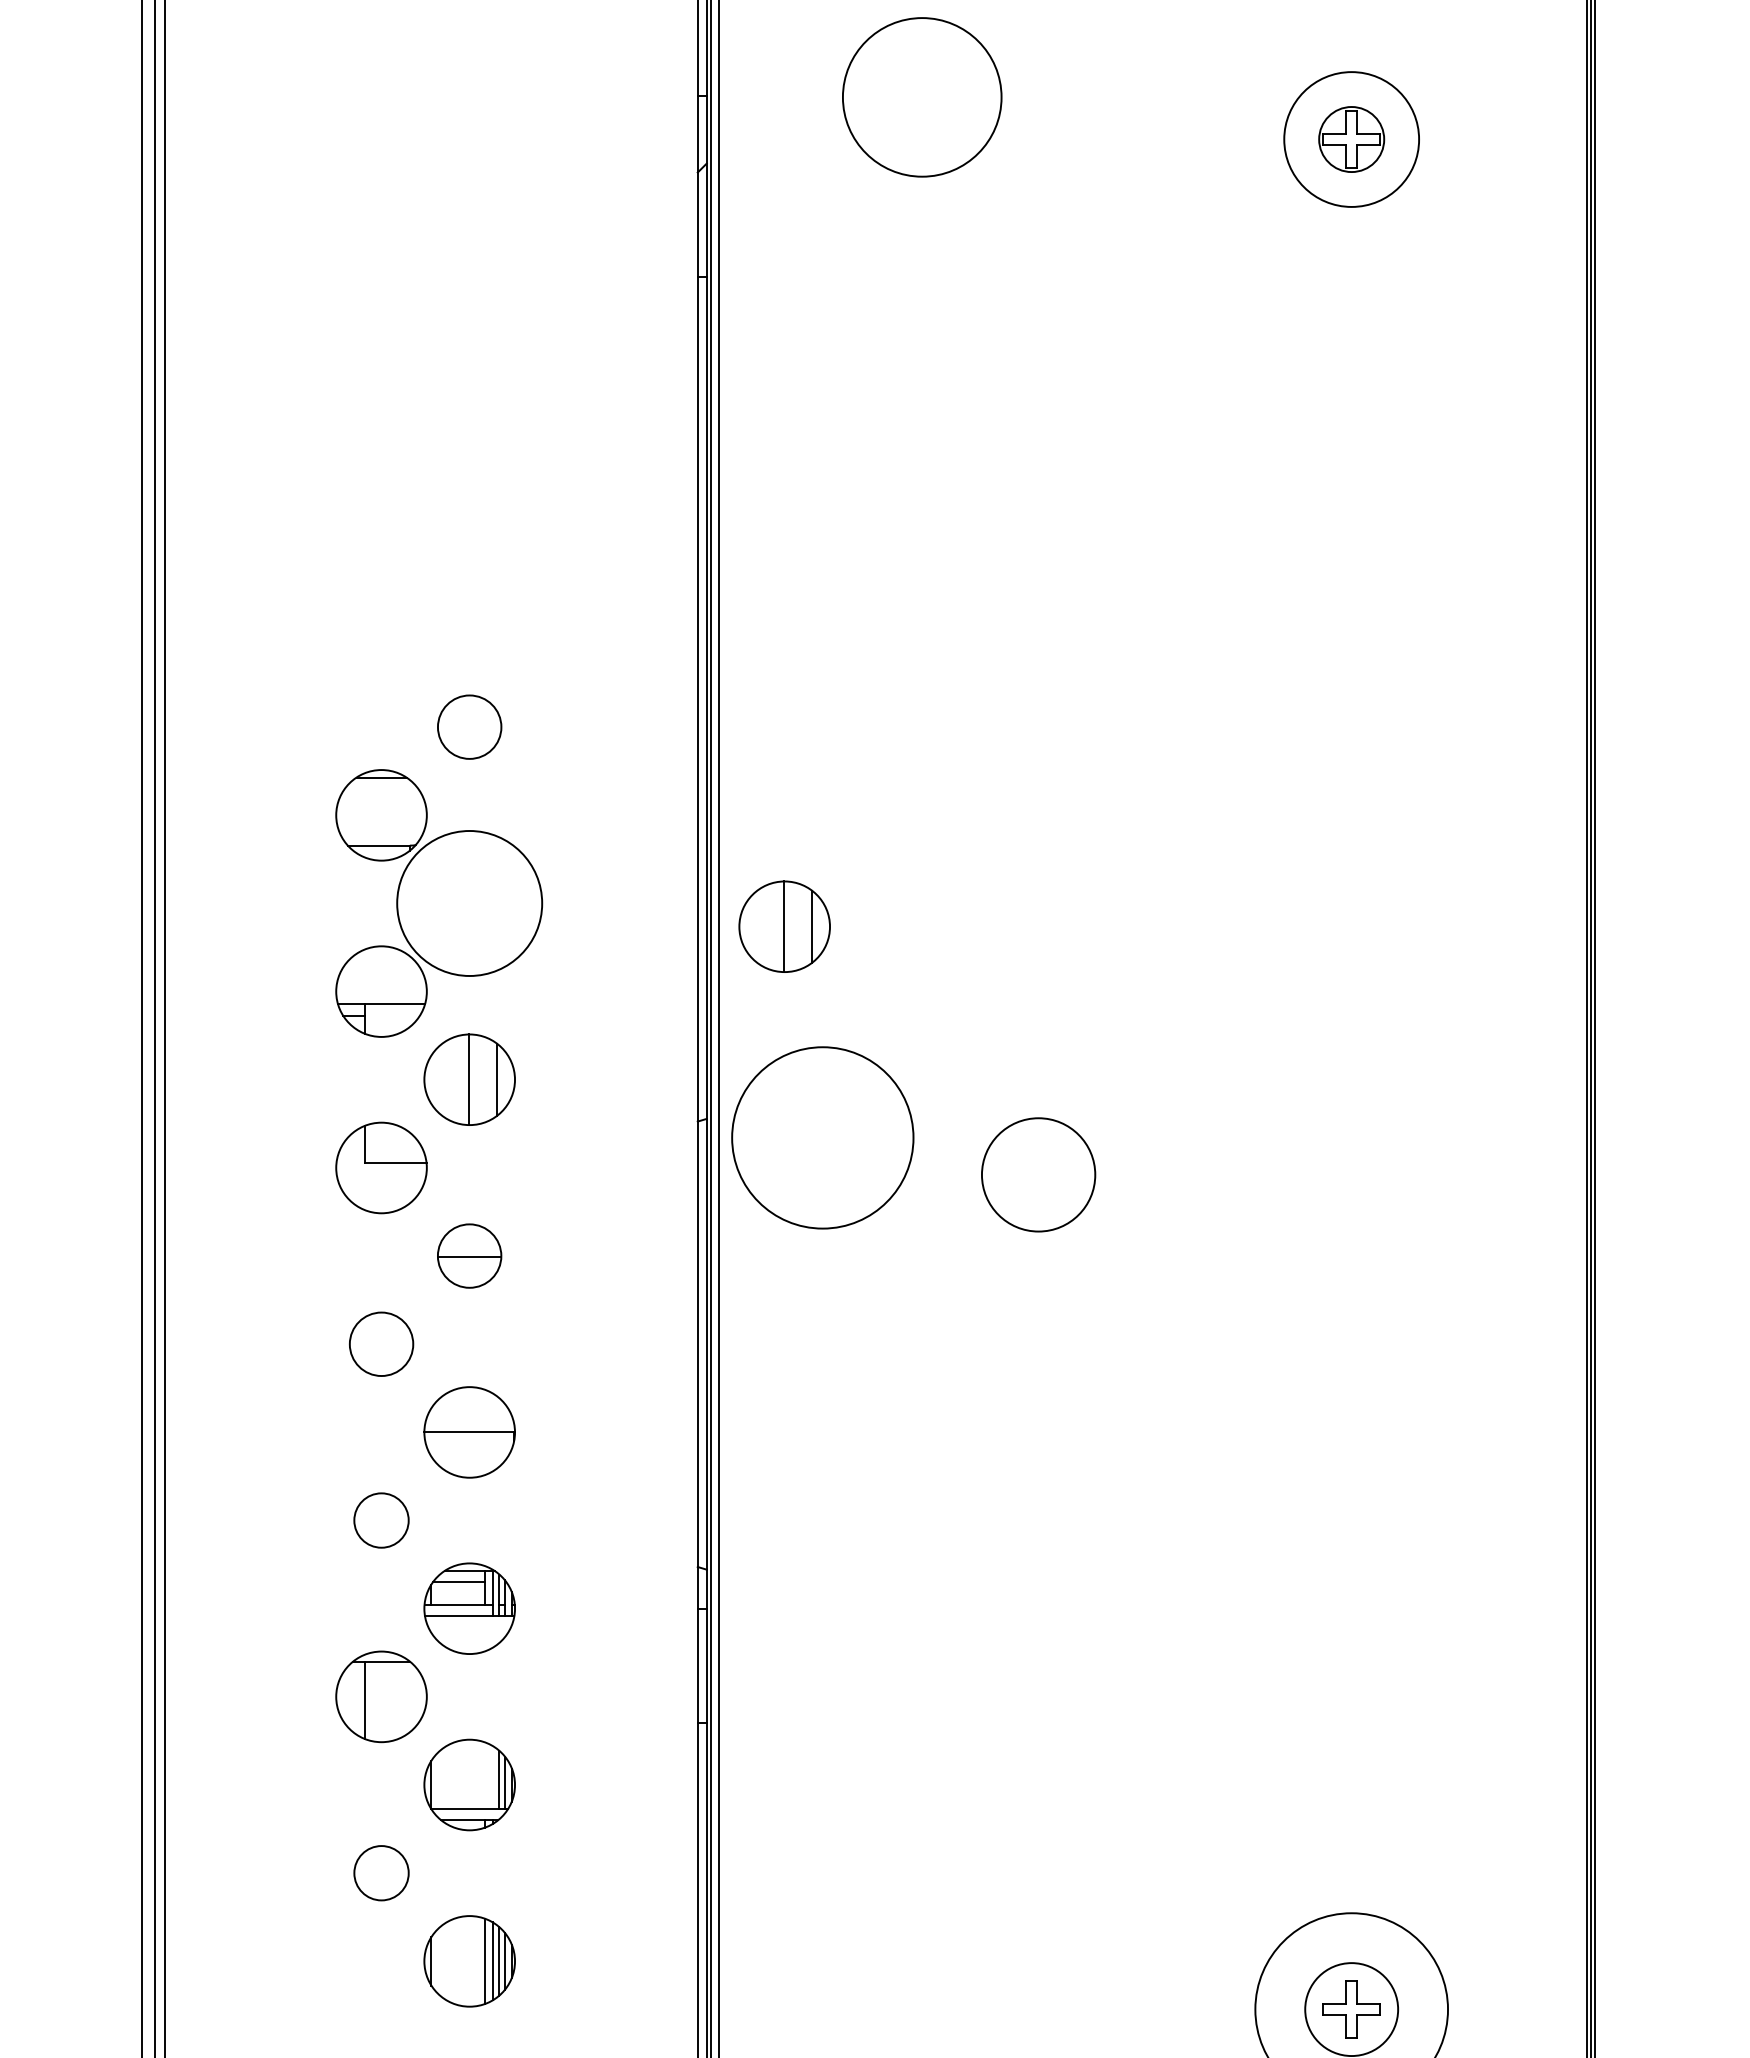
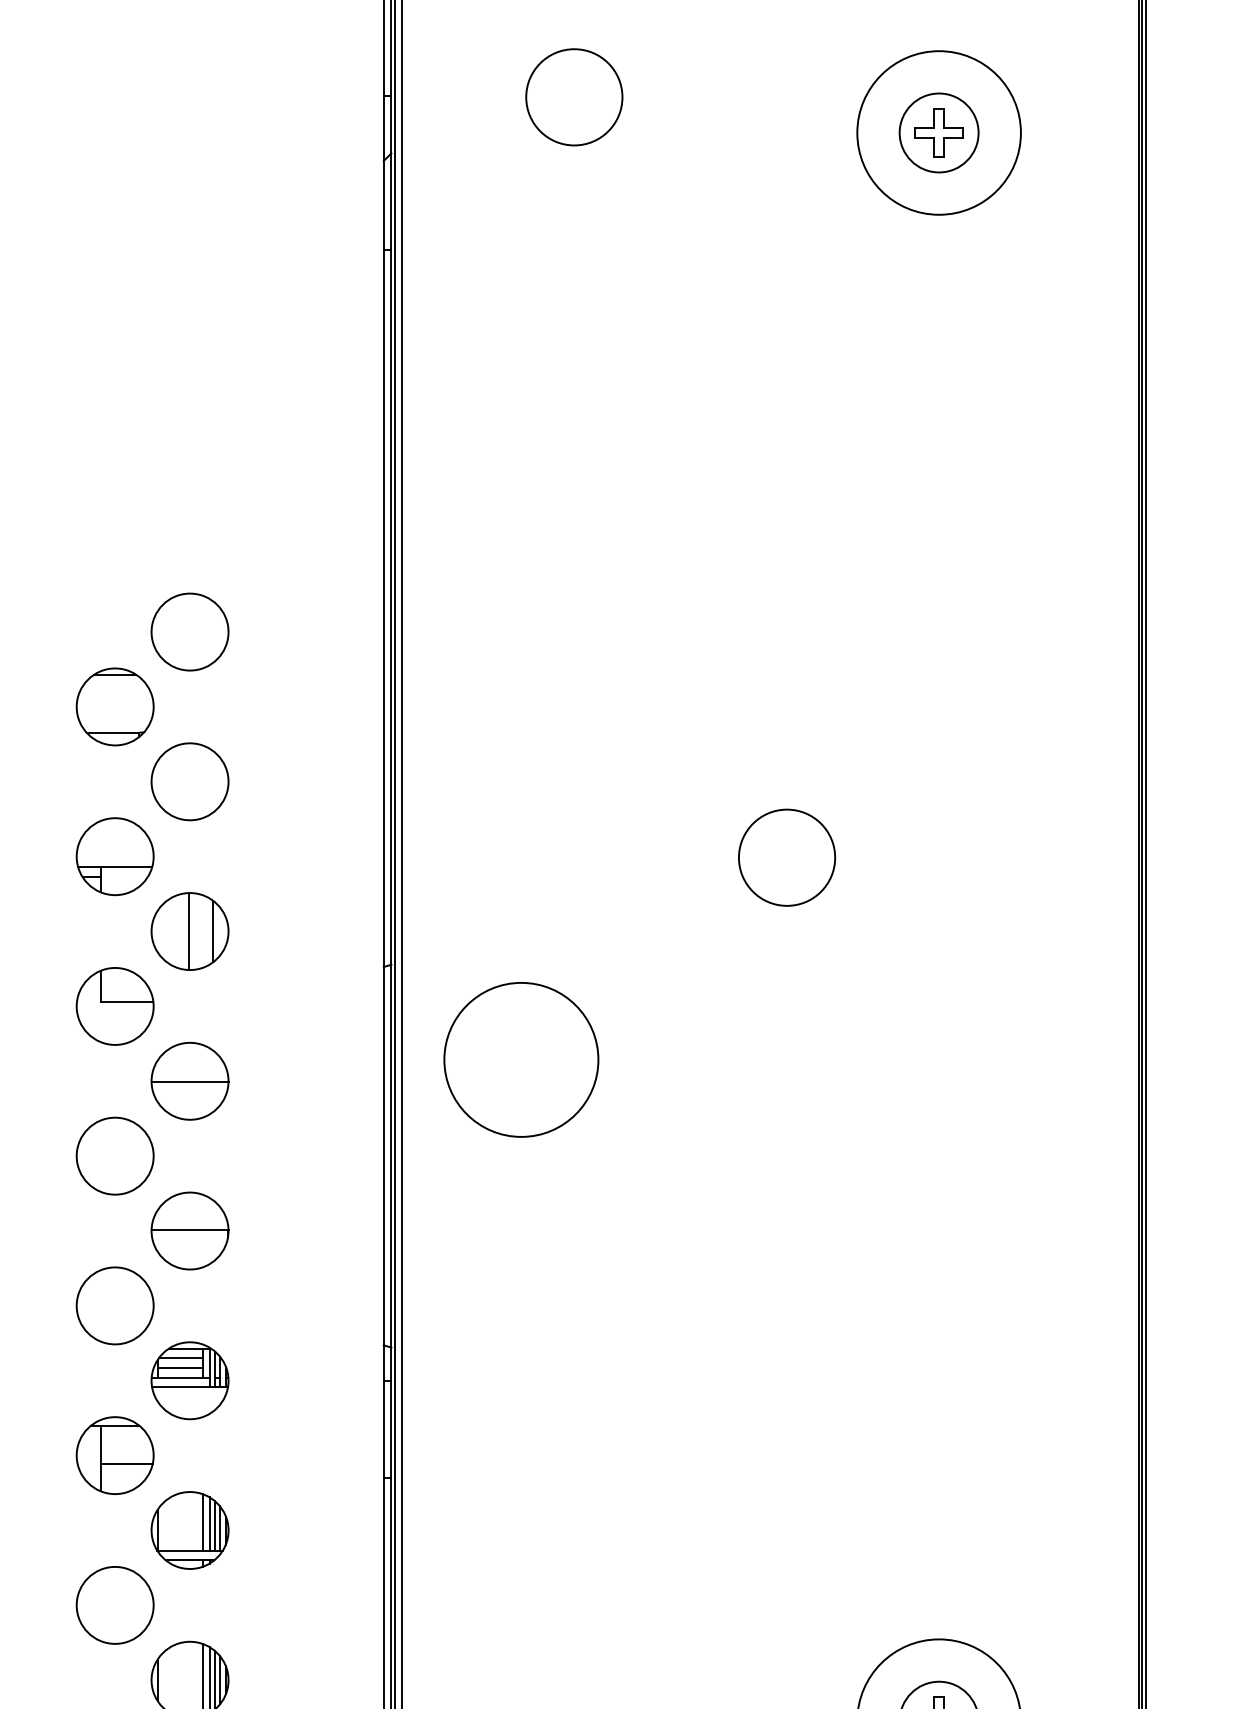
circle: (921, 97) -> (573, 97), size x0.71
circle: (1351, 139) -> (938, 132), size x1.43
circle: (1351, 139) -> (938, 132), size x1.43
circle: (469, 726) -> (189, 631), size x1.43
circle: (469, 903) -> (189, 781), size x0.62
part: (784, 926) -> (457, 801), removed
circle: (822, 1137) -> (521, 1059), moved
circle: (1038, 1174) -> (786, 857), moved
part: (469, 1255) -> (189, 1080), size x1.43
circle: (381, 1343) -> (115, 1155), size x1.43
circle: (381, 1520) -> (115, 1305), size x1.67
line: (457, 1593) -> (179, 1367), added
line: (394, 1706) -> (126, 1463), added
line: (484, 1775) -> (202, 1522), added
line: (492, 1776) -> (209, 1523), added
circle: (381, 1872) -> (115, 1604), size x1.67

